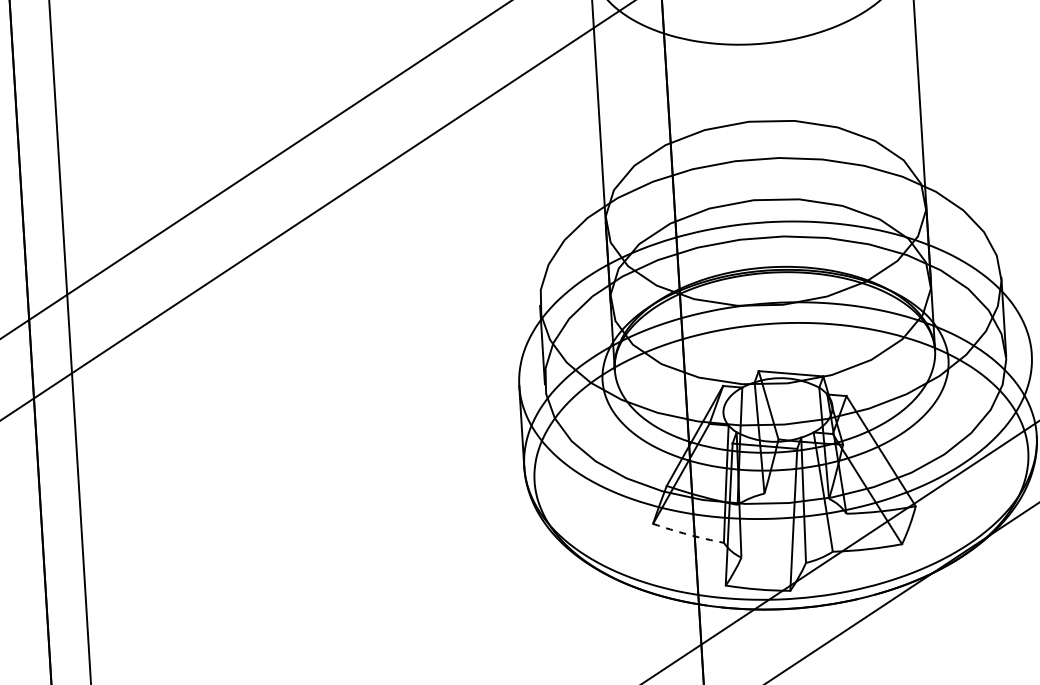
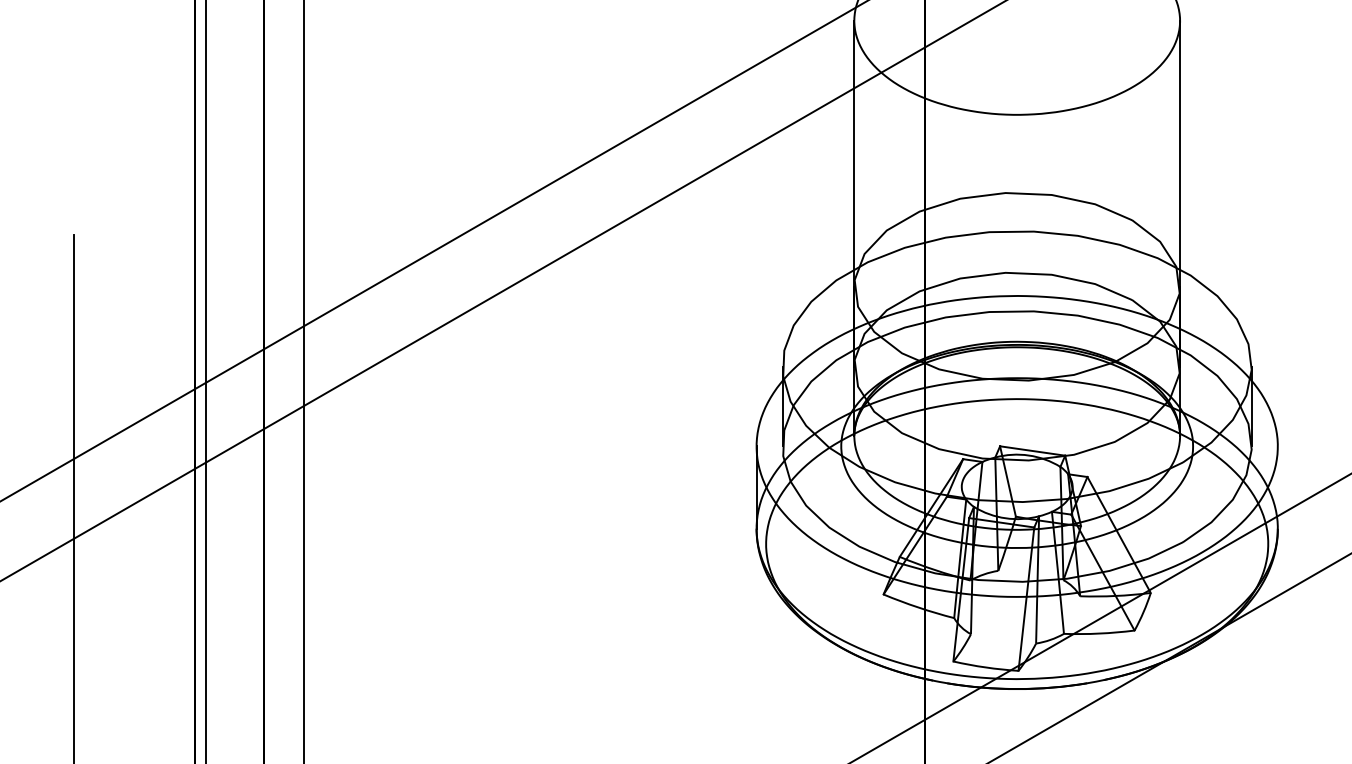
arc: (688, 534) -> (918, 607), dashed -> solid

